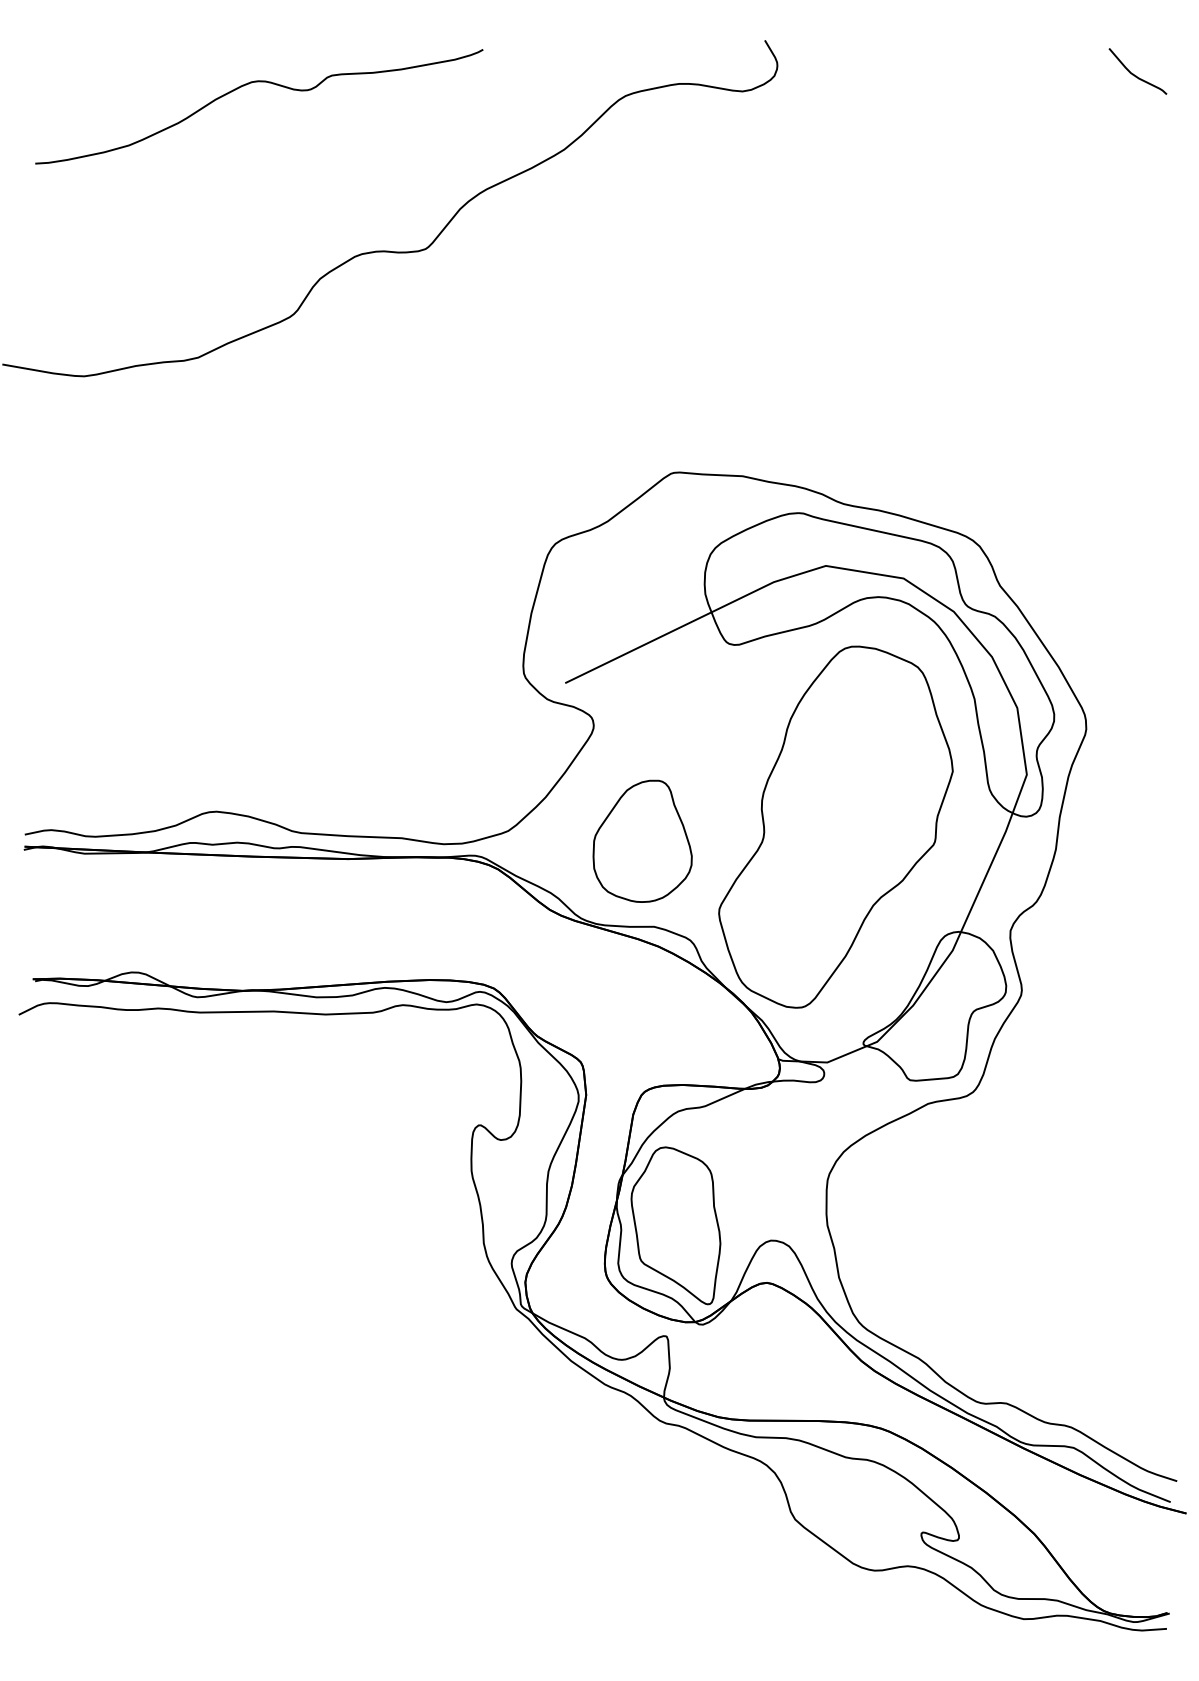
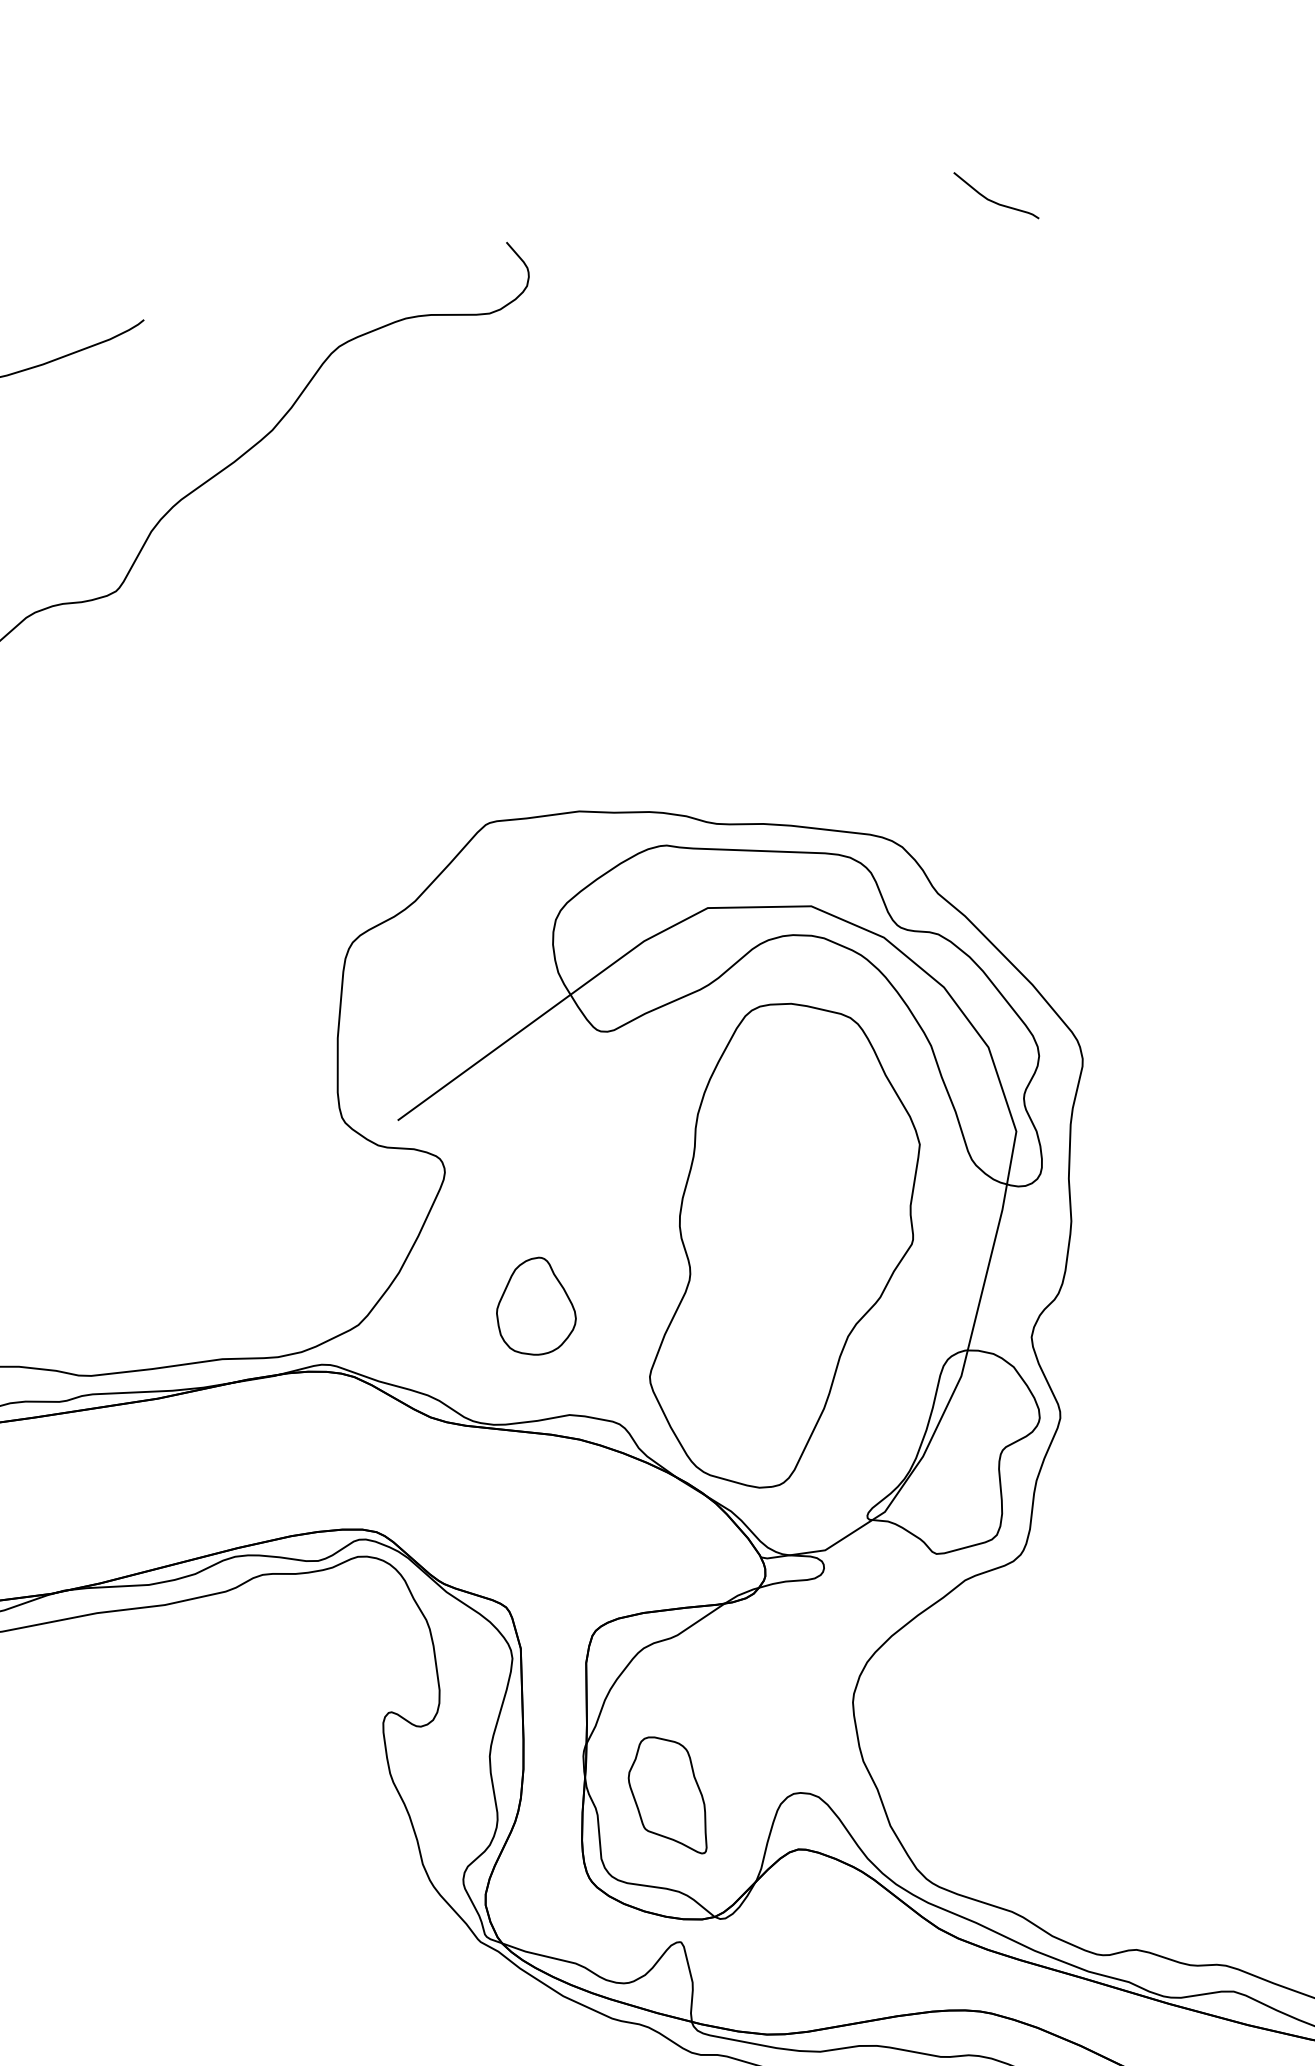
part: (642, 840) -> (534, 1306), size x0.6
part: (675, 1225) -> (666, 1796), size x0.6

